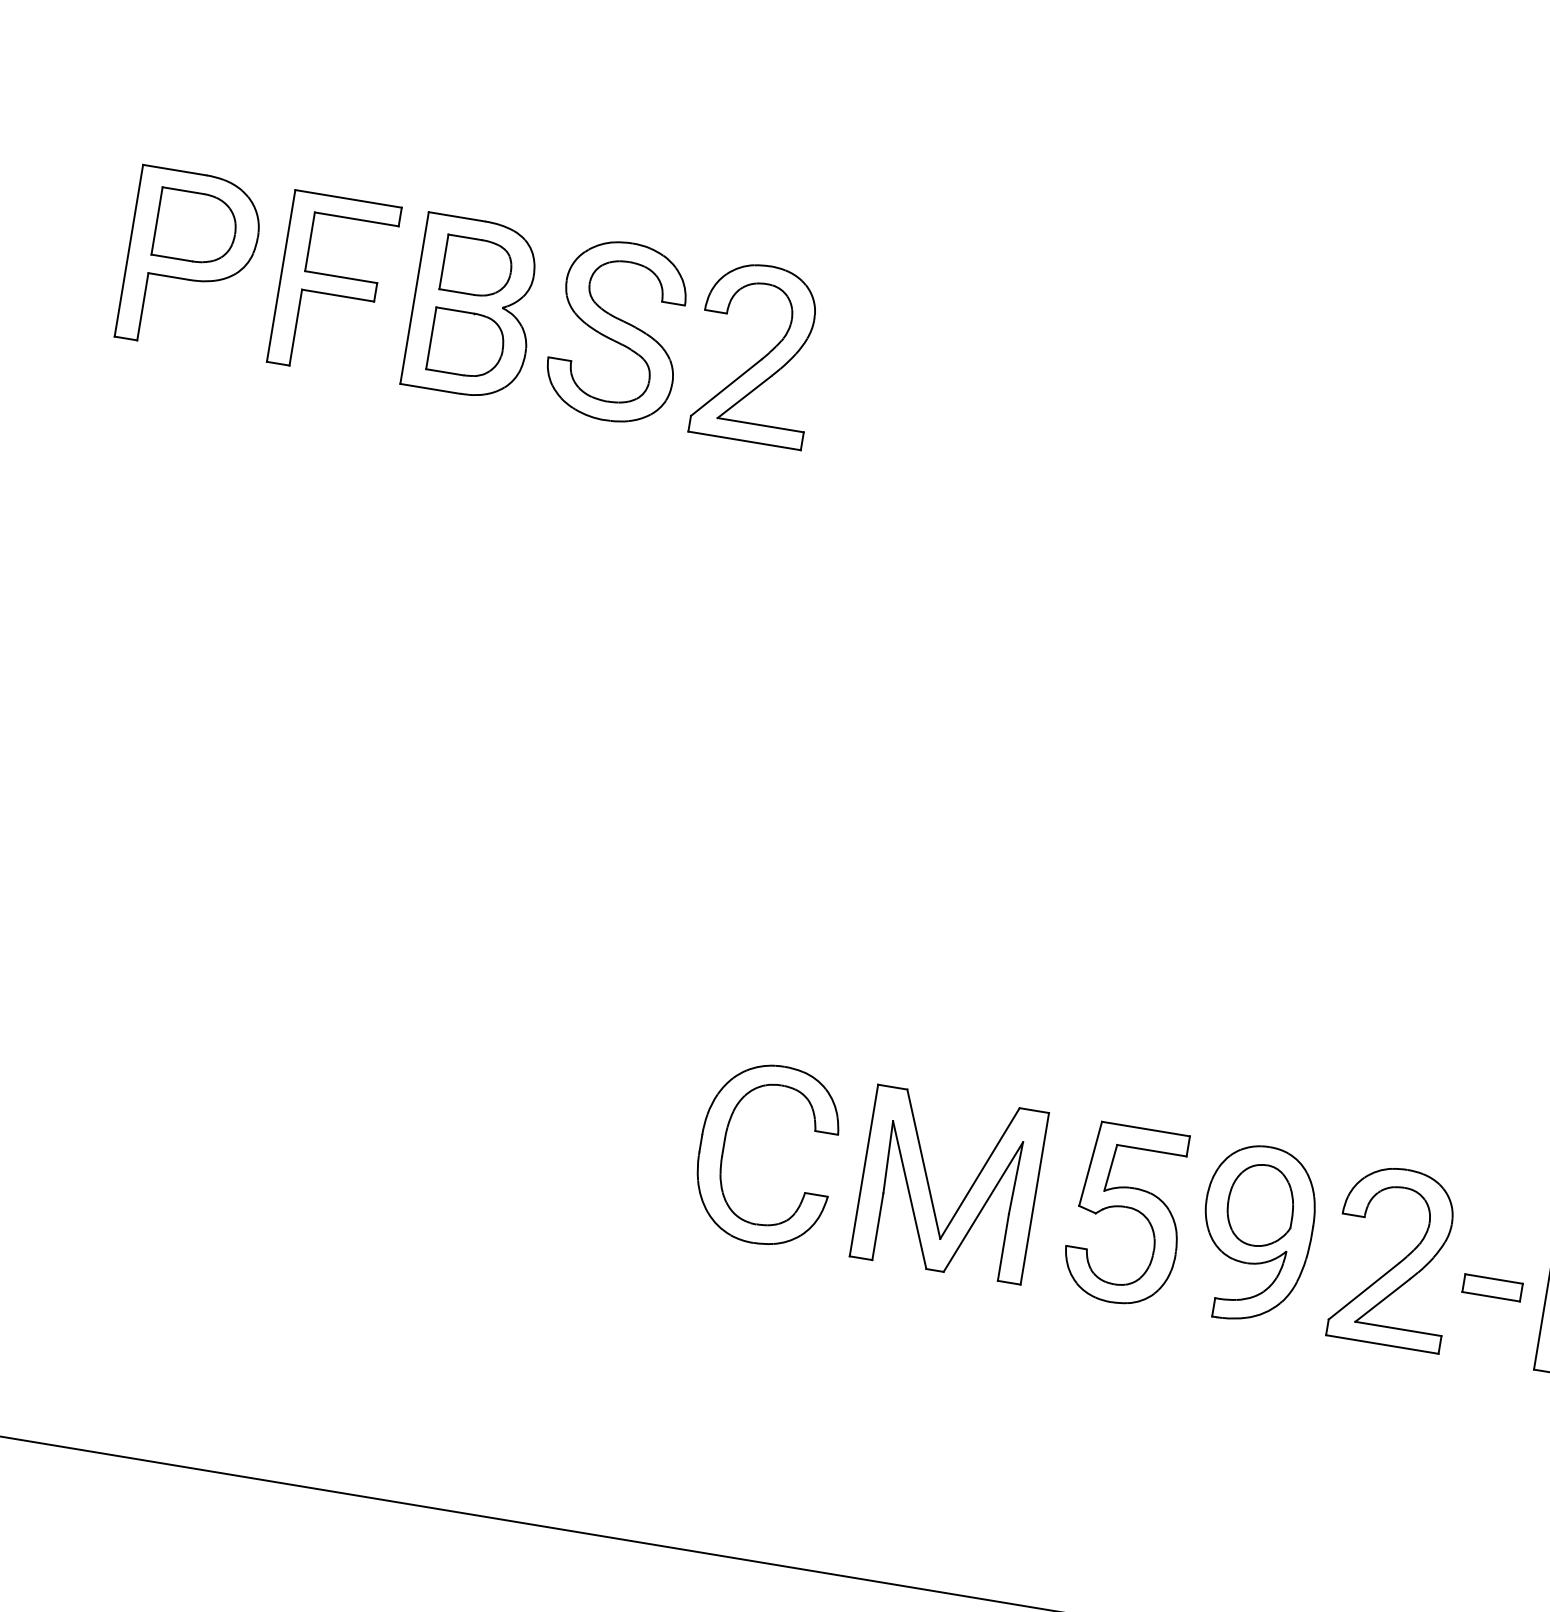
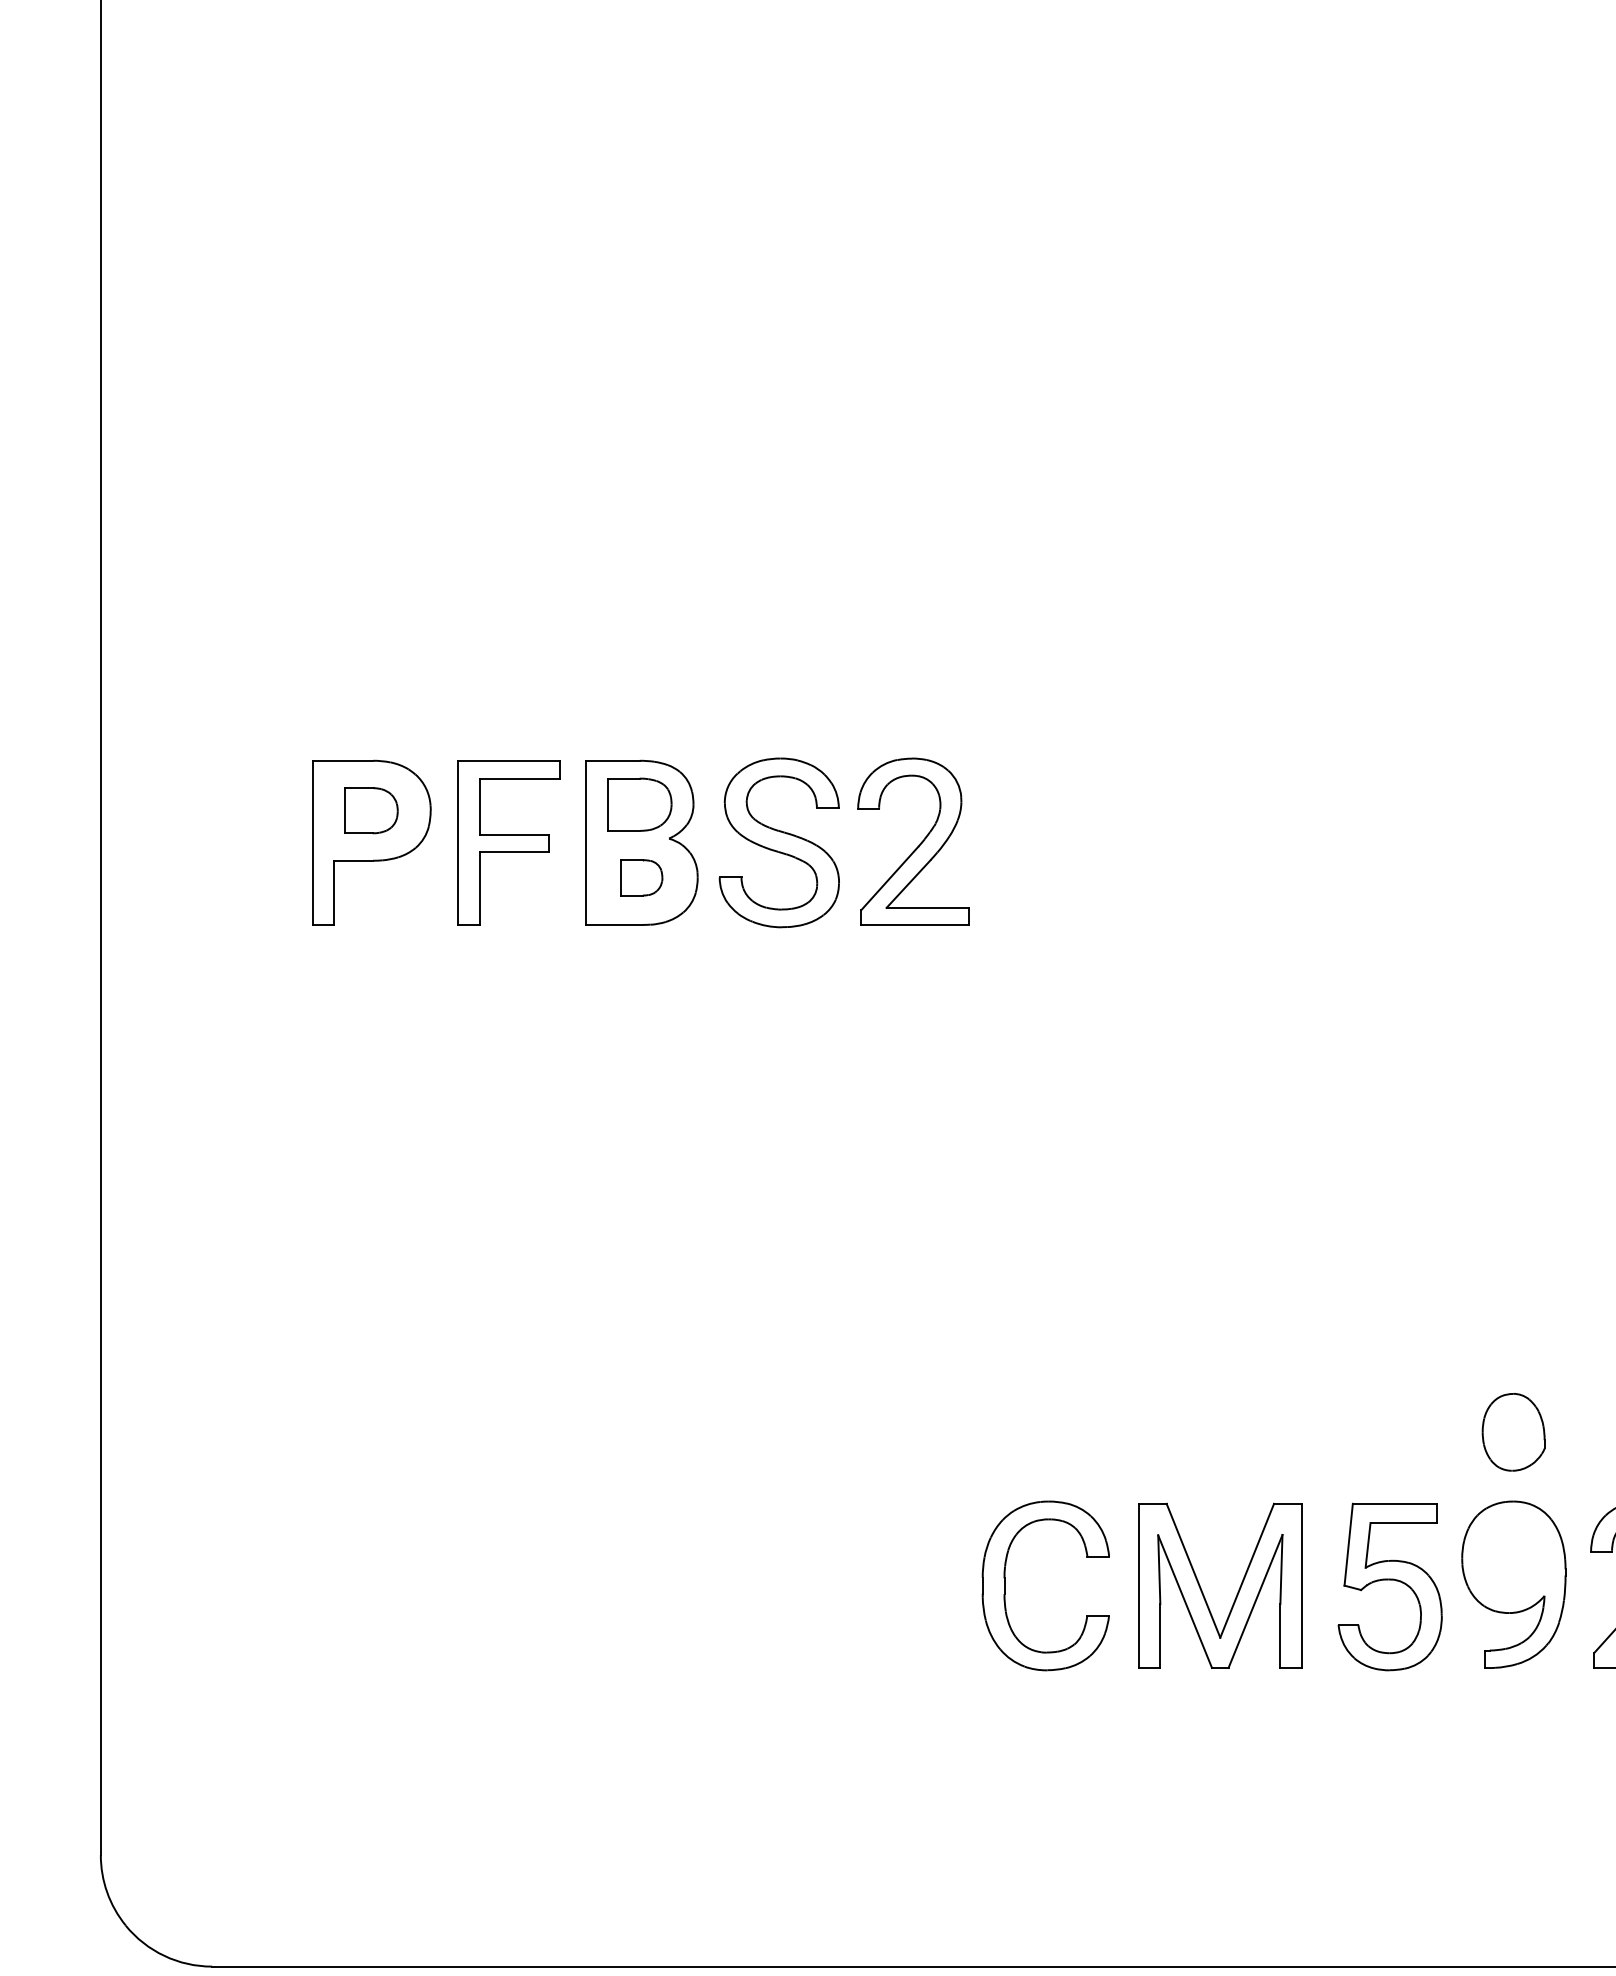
part: (195, 227) -> (371, 810), size x0.7
part: (466, 343) -> (641, 877), size x0.6
part: (1260, 1205) -> (1513, 1432), moved

